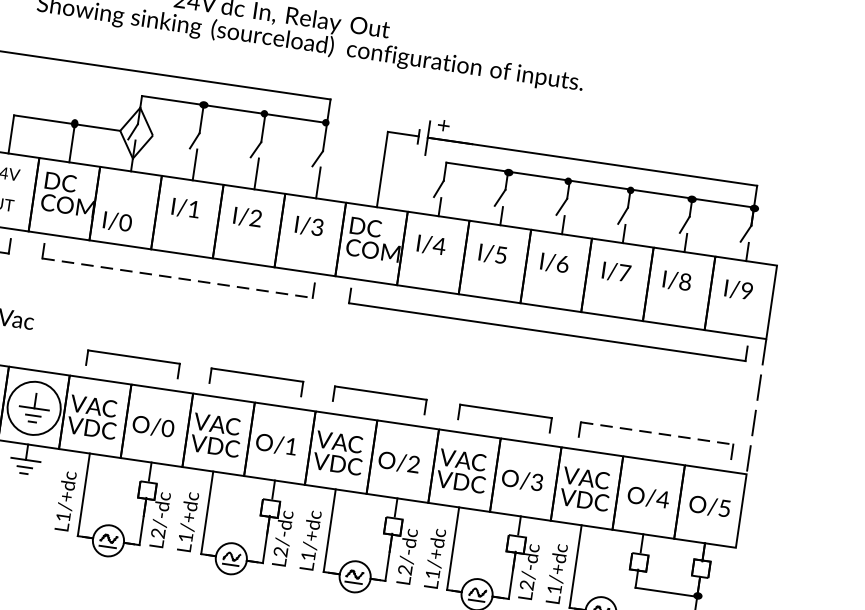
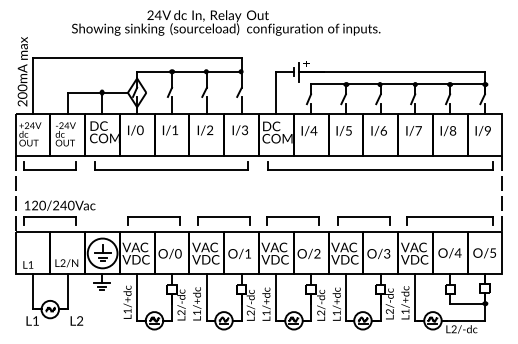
text: (117, 221) -> (135, 130), moved
line: (179, 277) -> (172, 169), dashed -> solid
line: (658, 434) -> (450, 217), dashed -> solid

